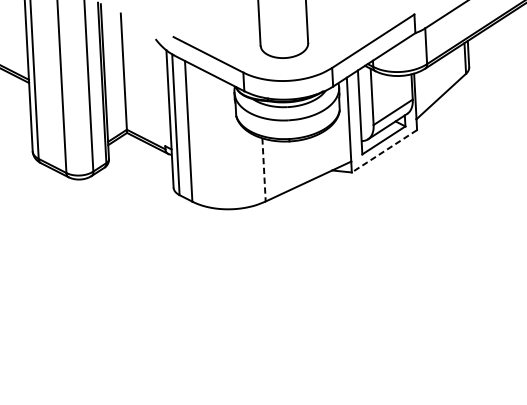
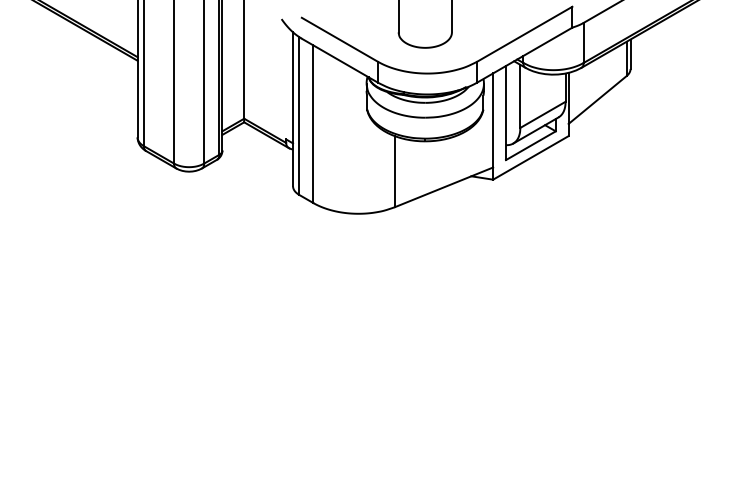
line: (384, 150) -> (530, 157), dashed -> solid
line: (264, 170) -> (395, 172), dashed -> solid

